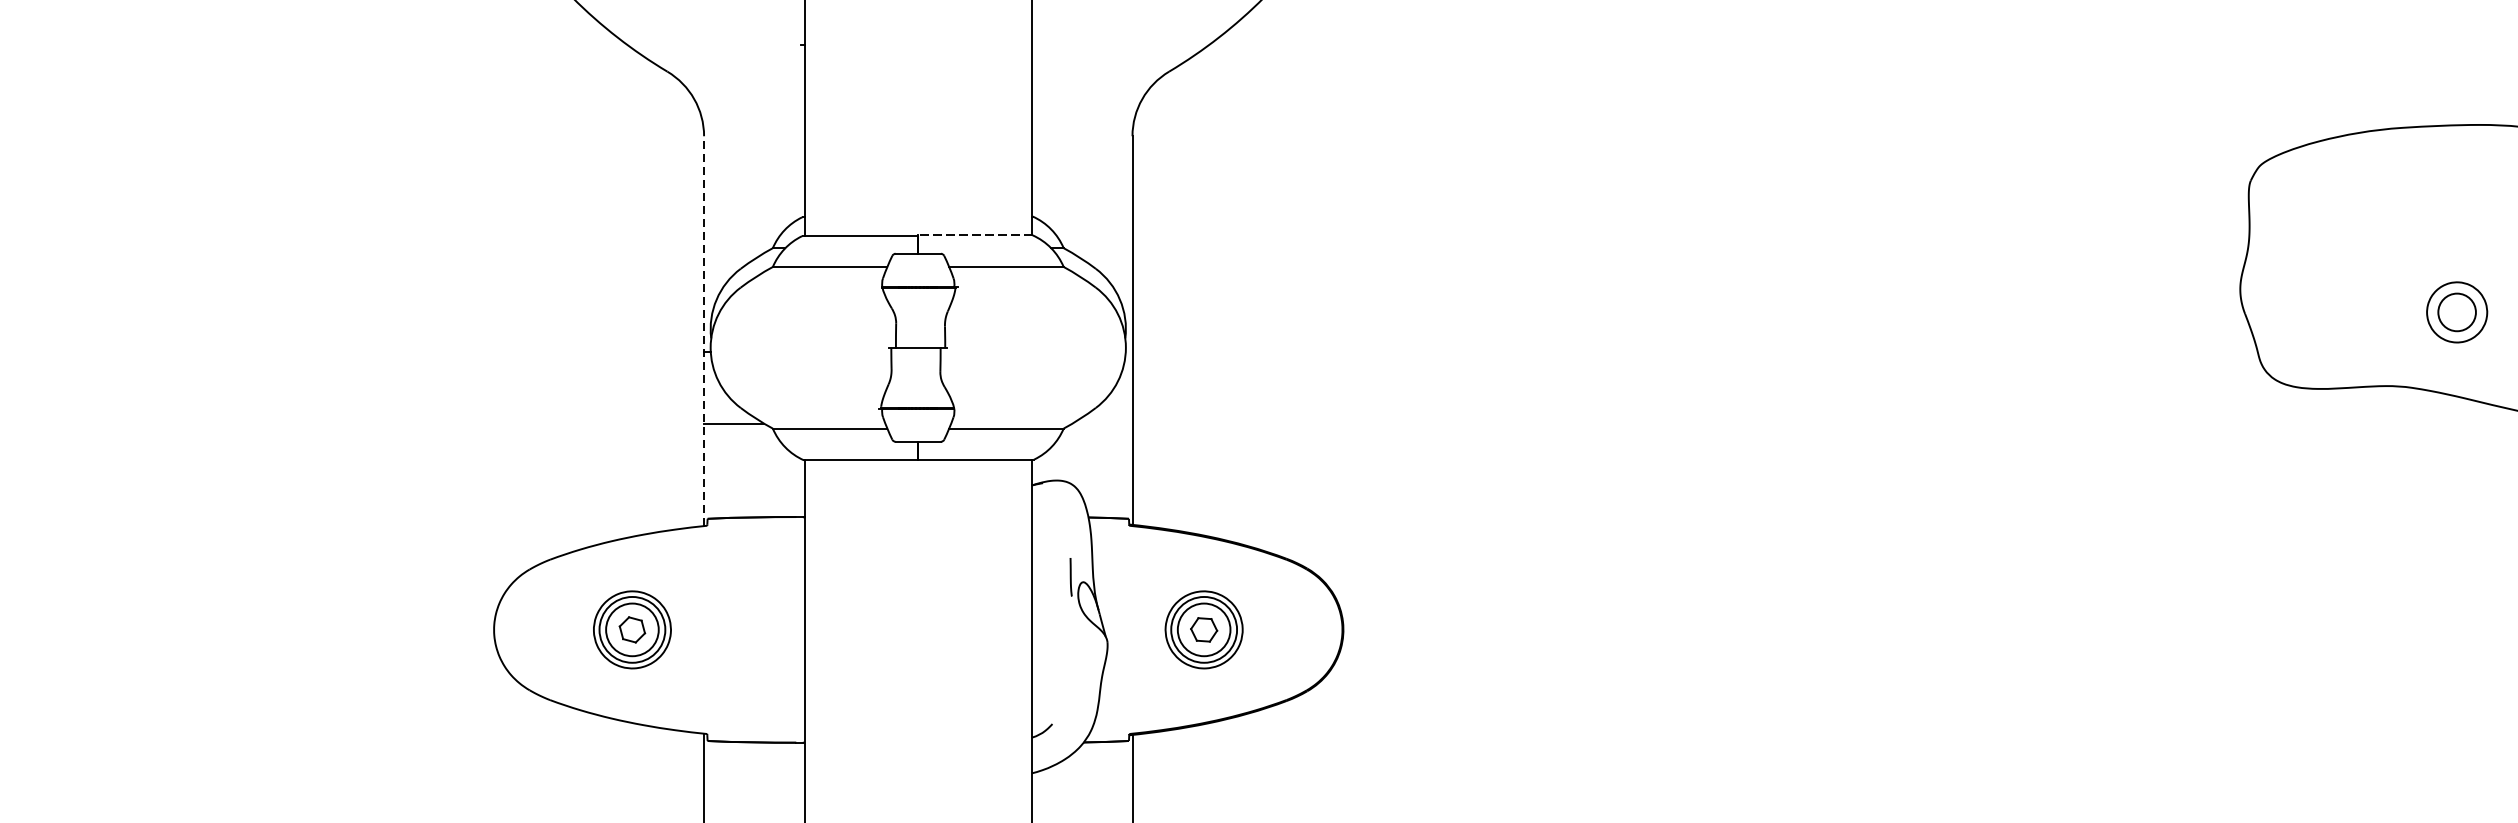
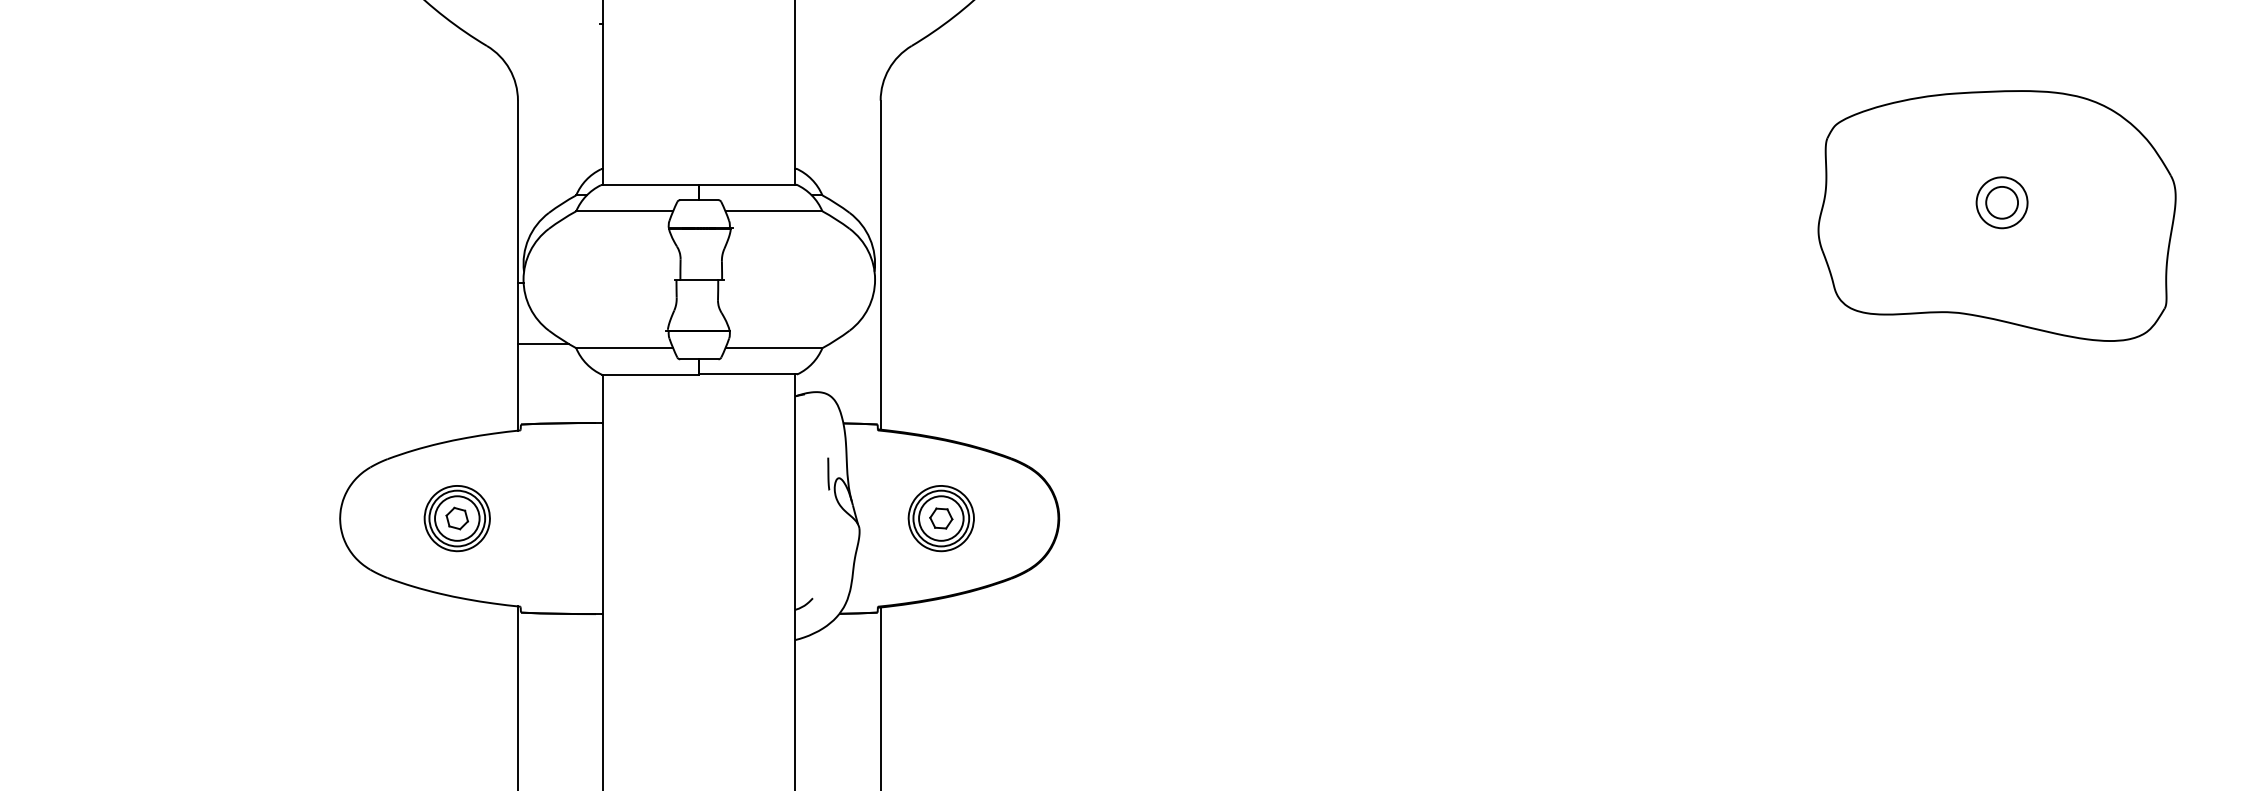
line: (975, 235) -> (747, 184), dashed -> solid
part: (2456, 312) -> (2001, 202), moved
line: (703, 330) -> (517, 265), dashed -> solid

